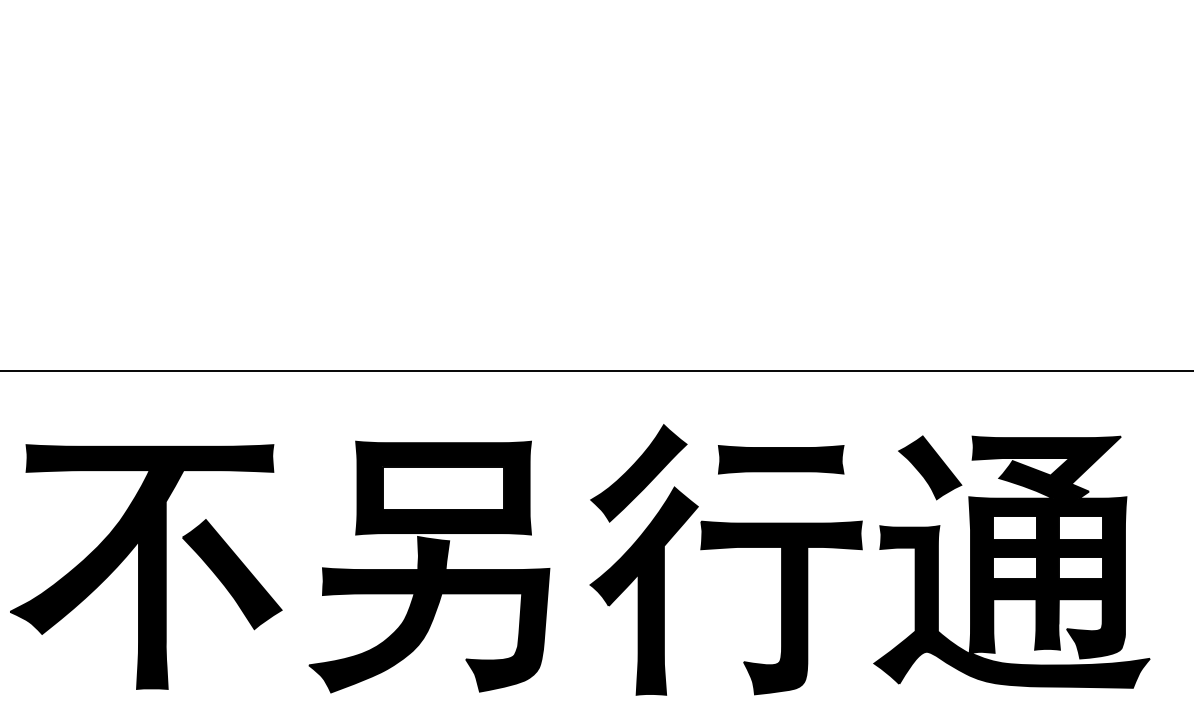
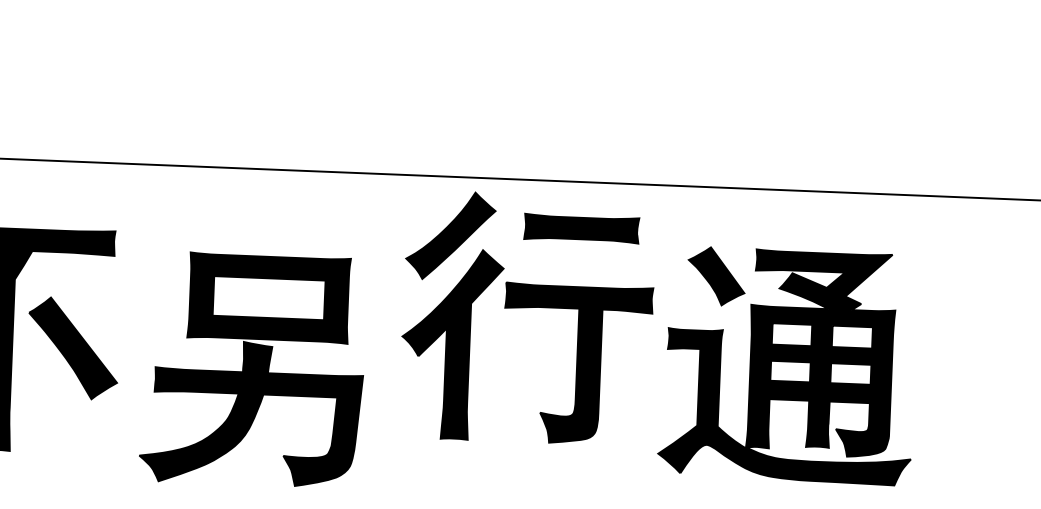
part: (725, 548) -> (527, 307), moved
part: (429, 566) -> (253, 369), moved

